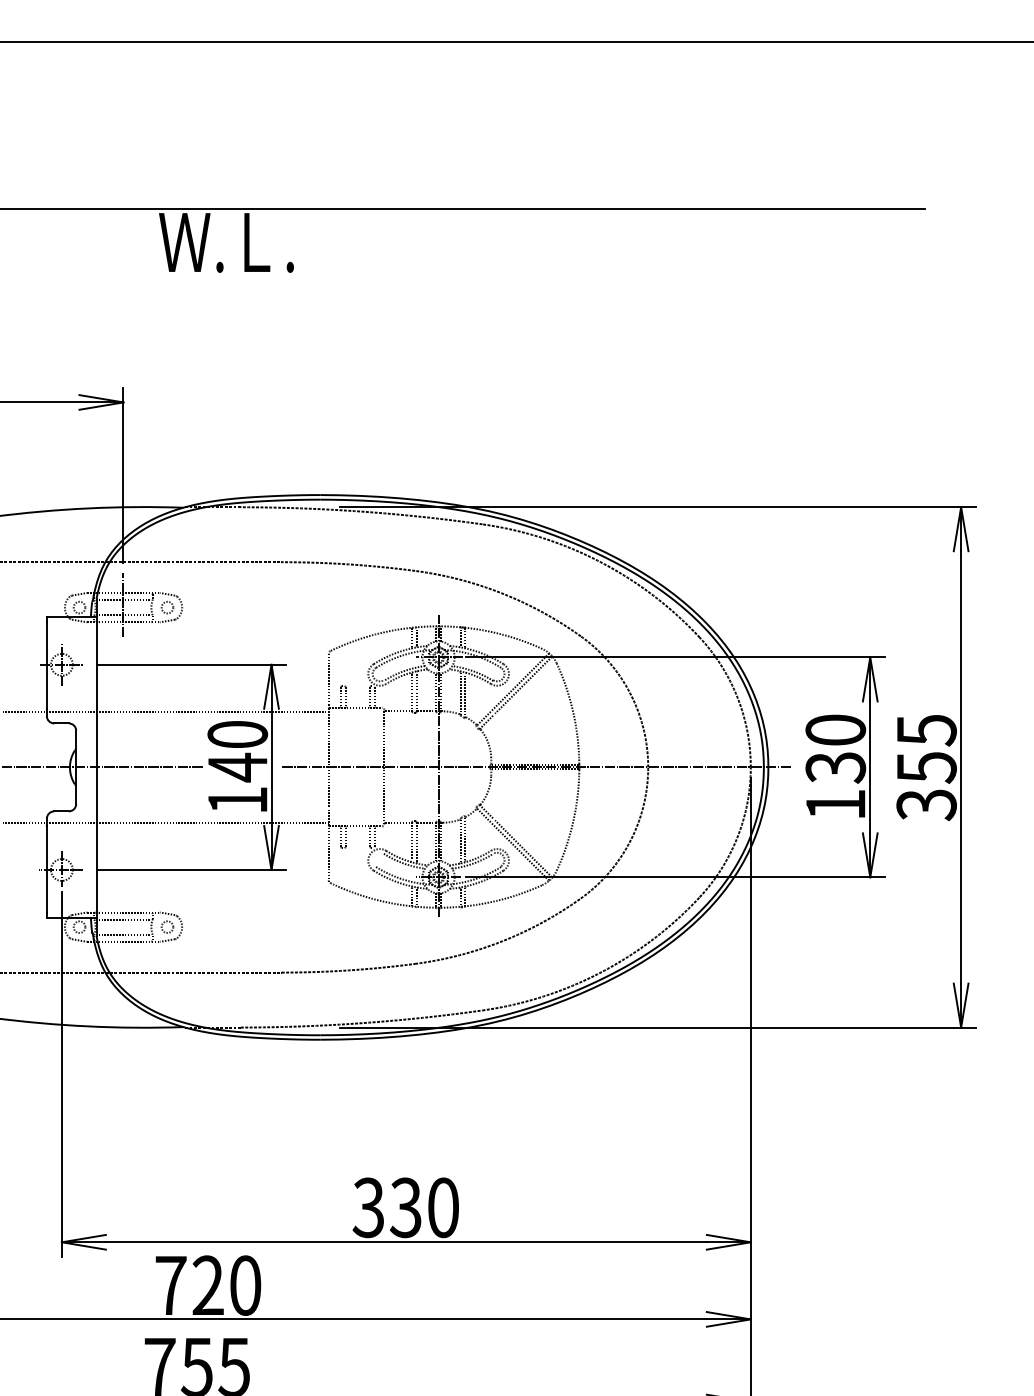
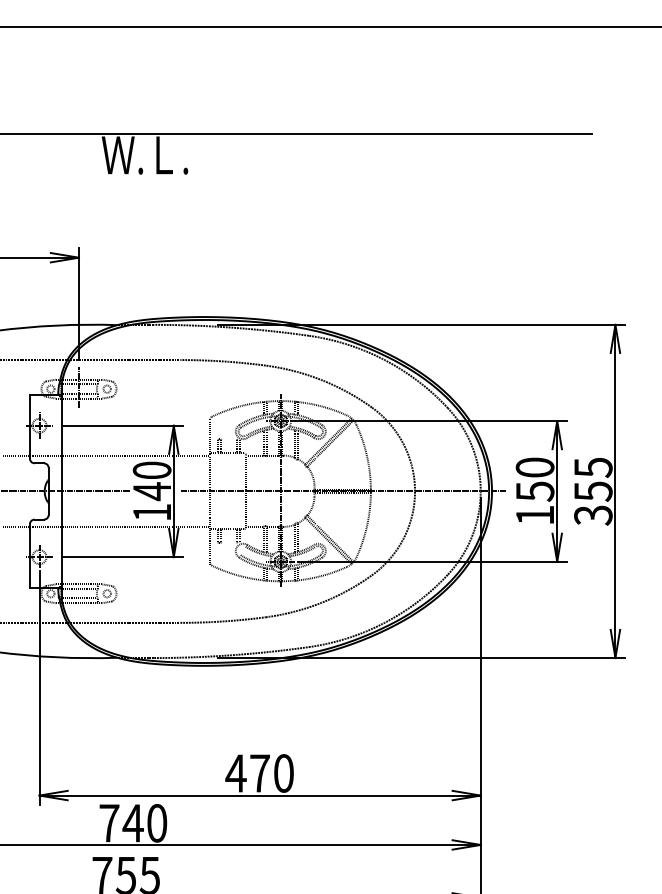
text: (834, 767) -> (534, 491), 130 -> 150
text: (386, 1207) -> (247, 773), 330 -> 470
text: (207, 1285) -> (132, 823), 720 -> 740

